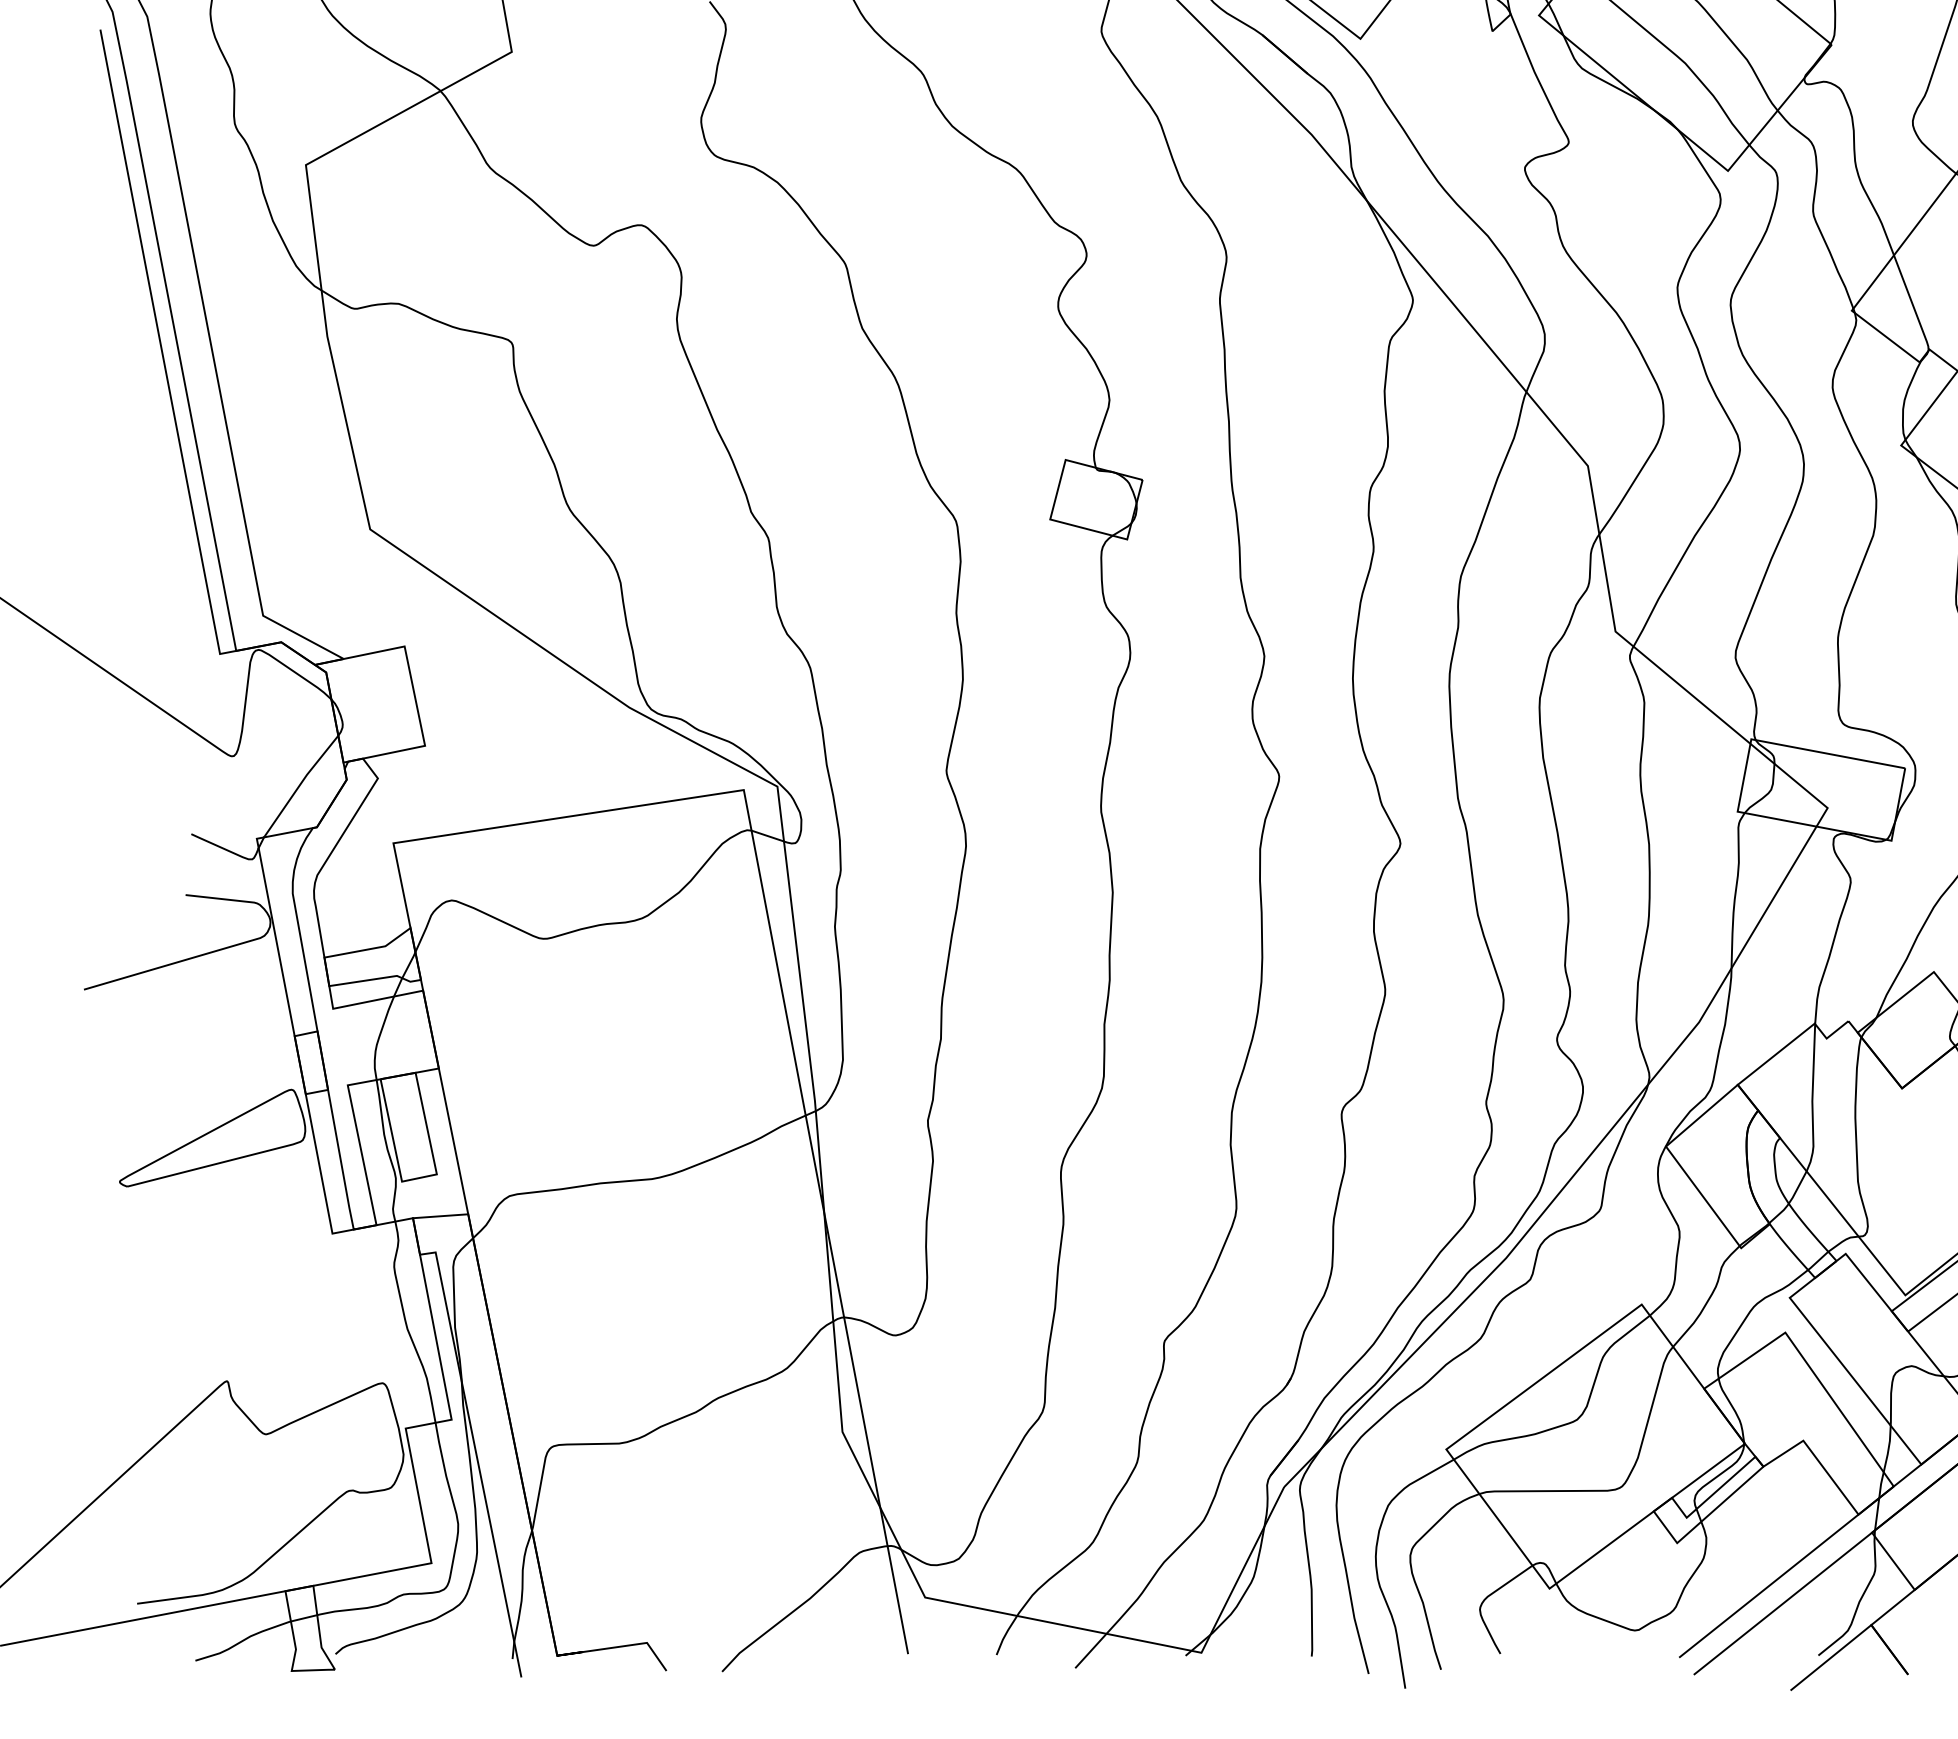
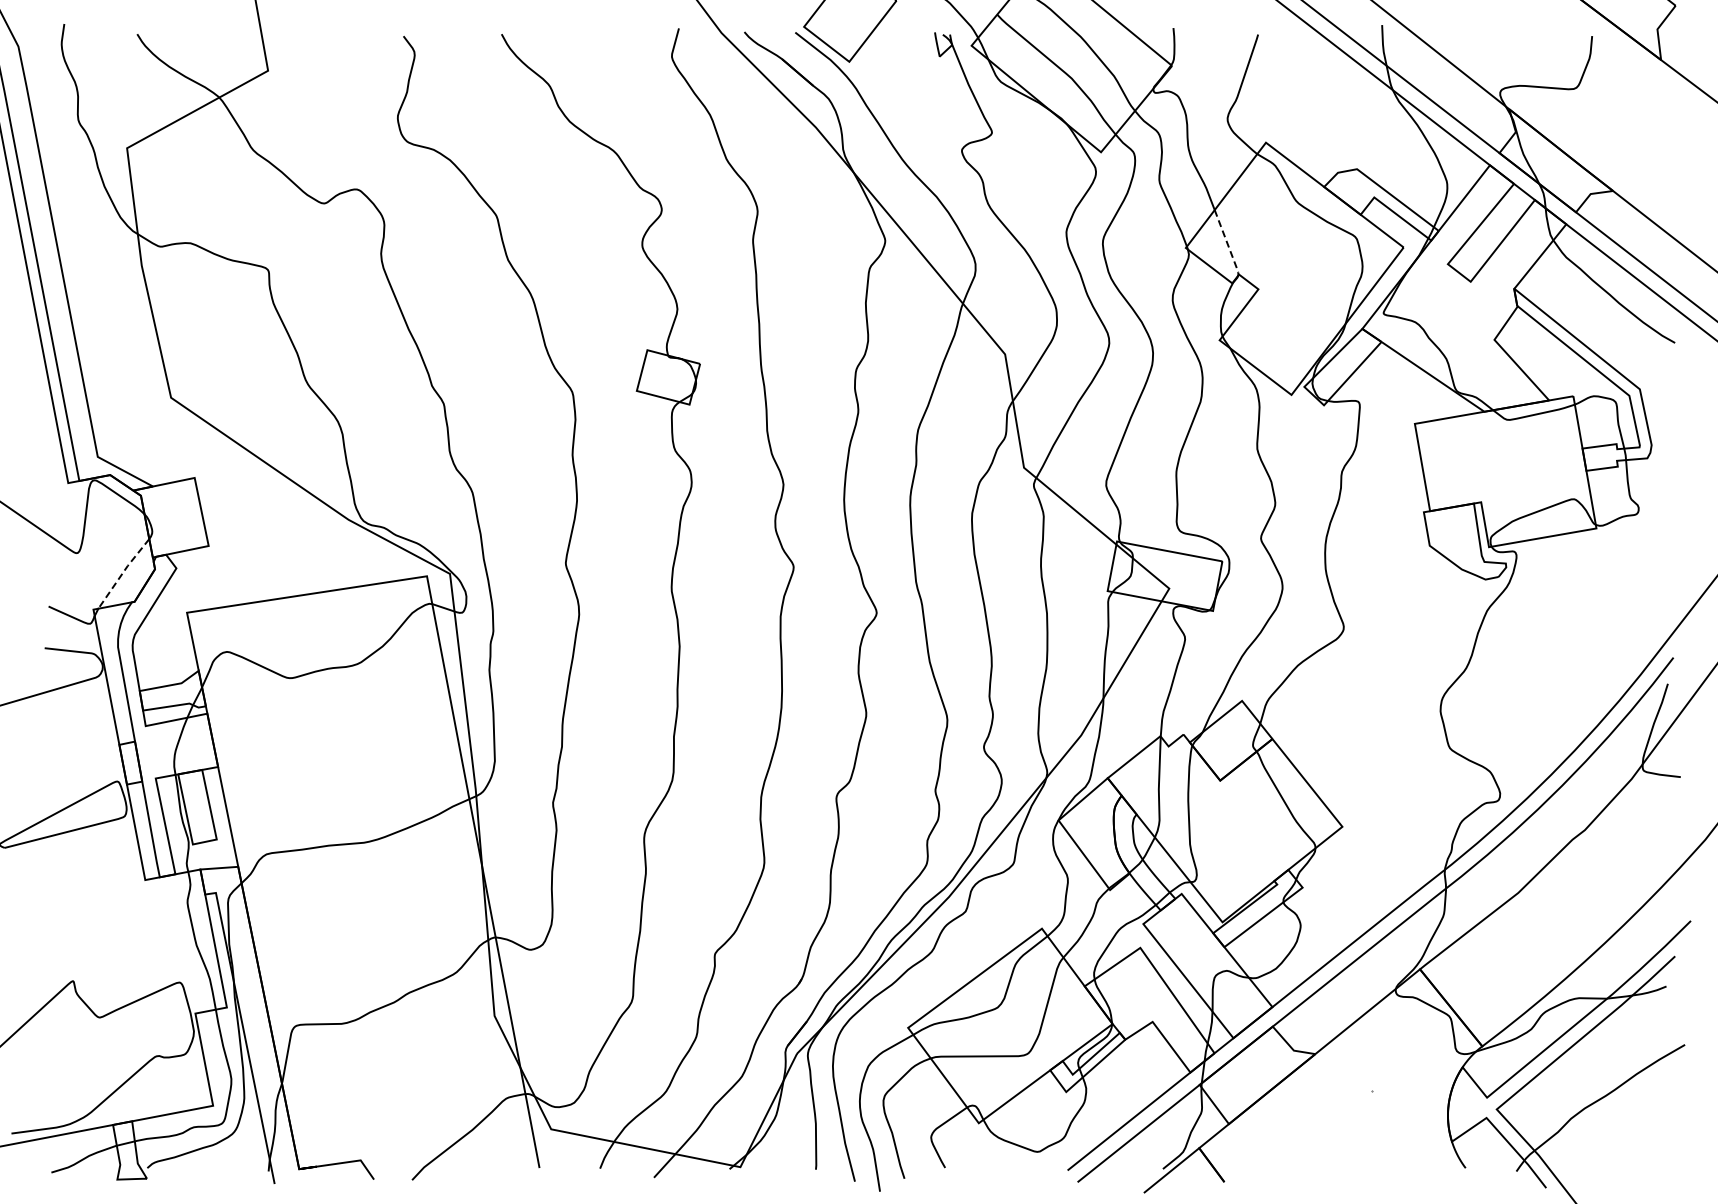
line: (1912, 305) -> (1227, 244), solid -> dashed
line: (299, 785) -> (122, 573), solid -> dashed

